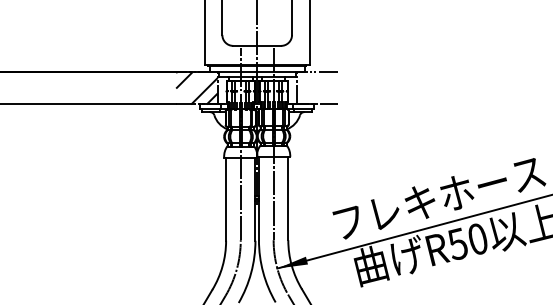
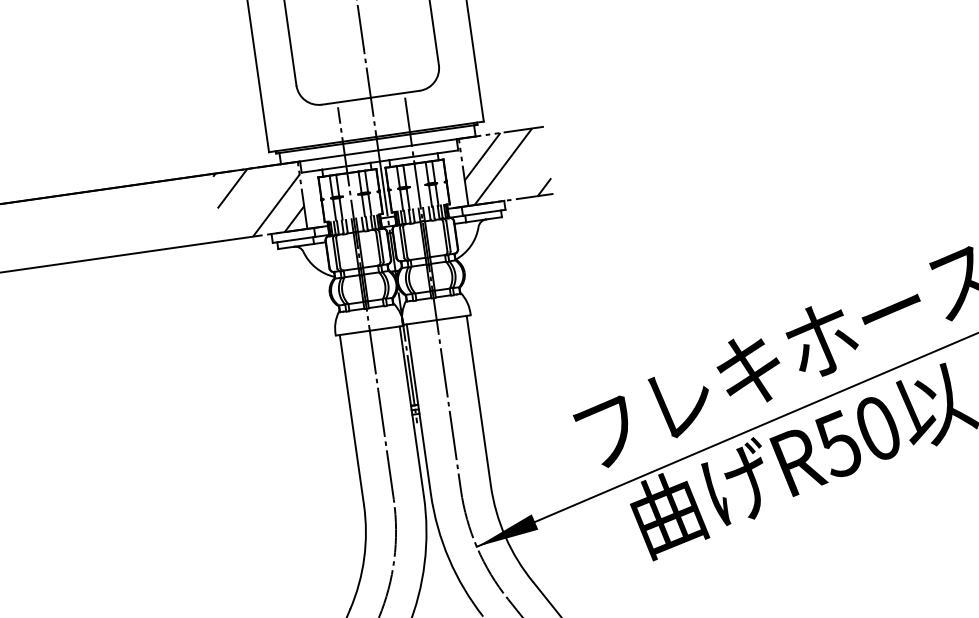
hatch: (317, 87) -> (506, 165), added

